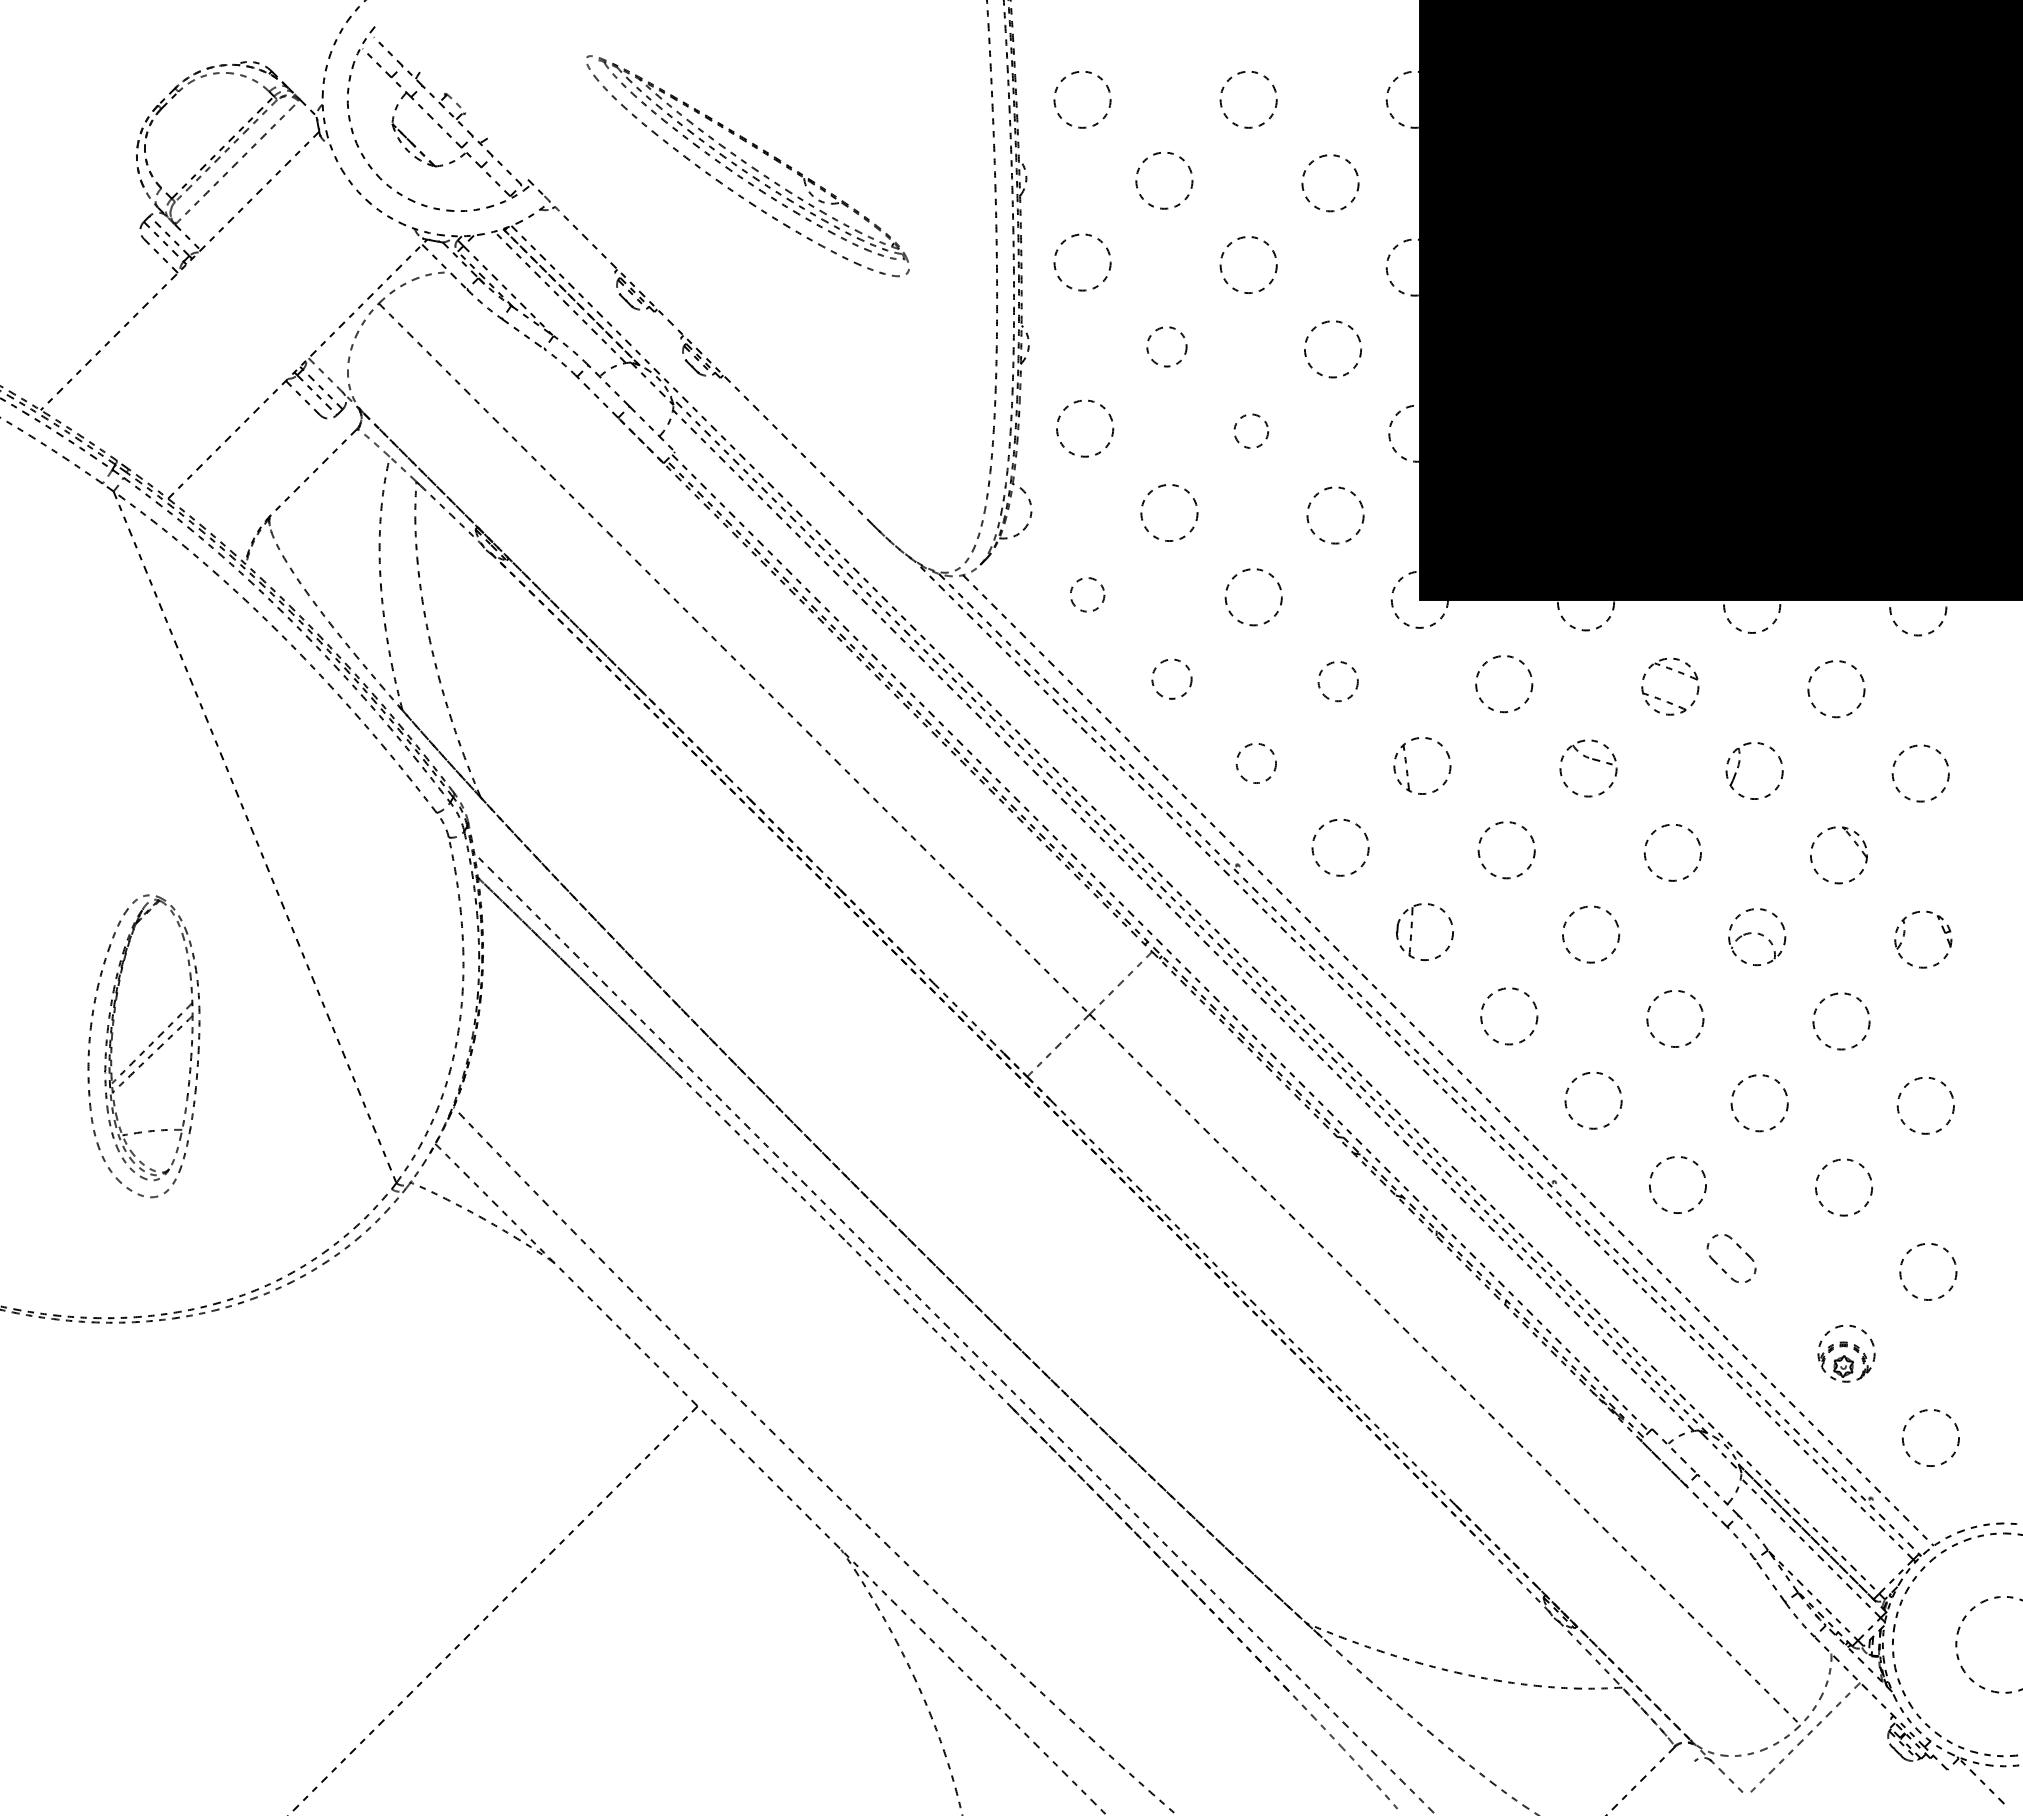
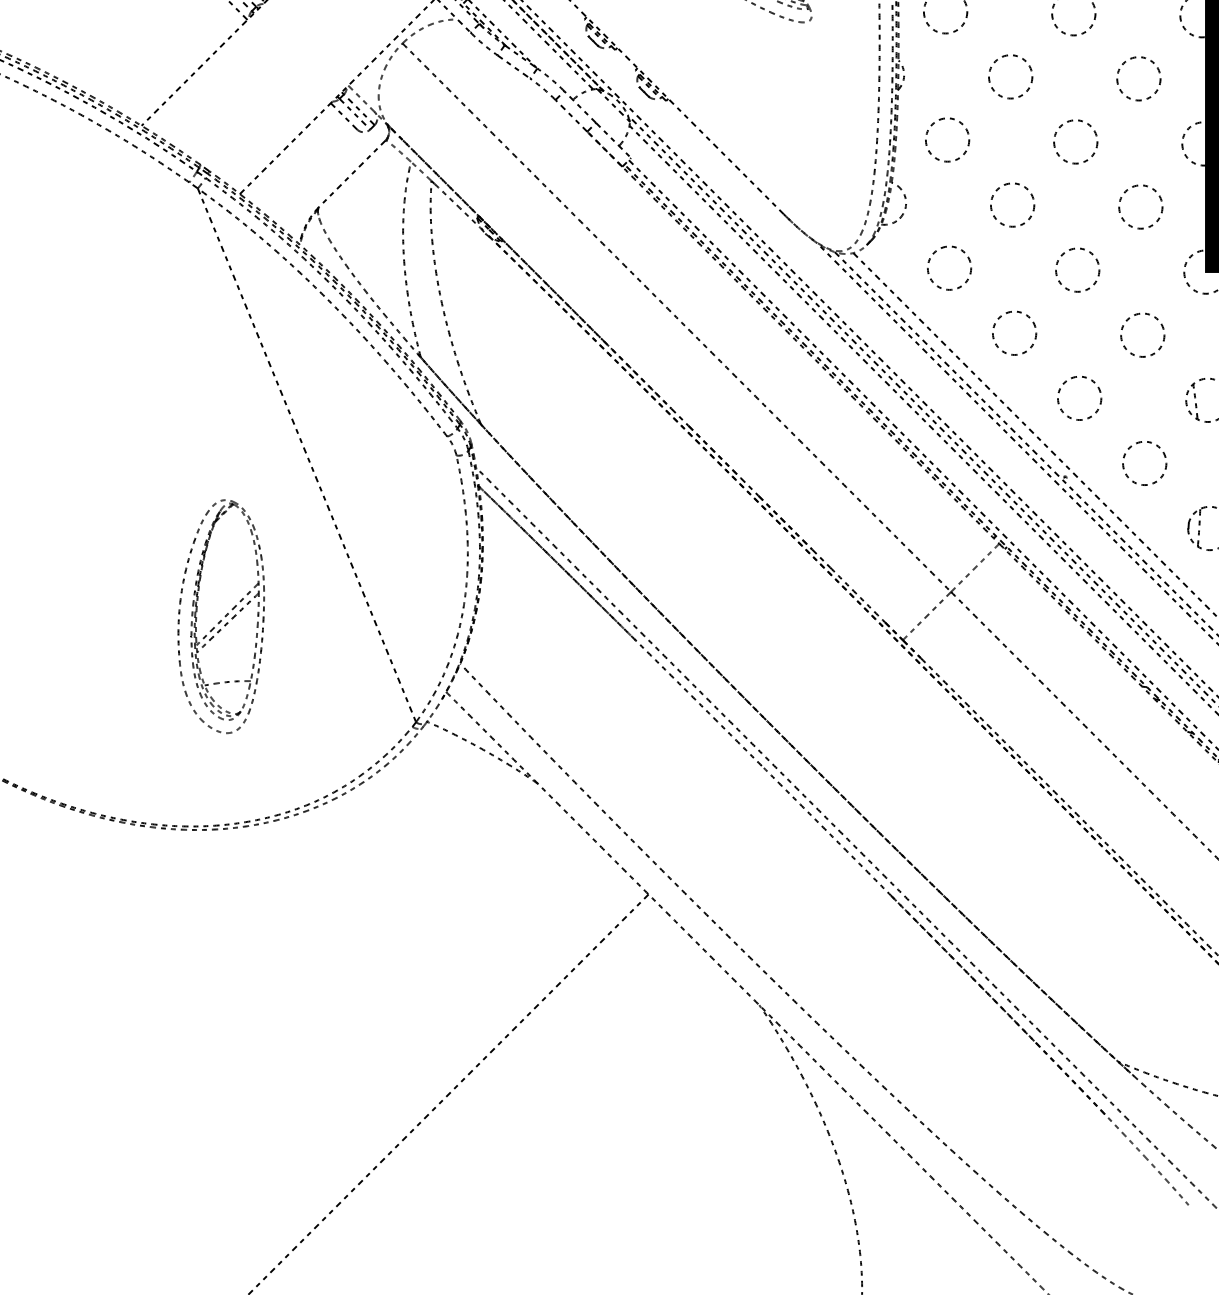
circle: (1166, 346) -> (1010, 76), size x1.43
circle: (1251, 431) -> (1075, 142), size x1.67
circle: (1087, 594) -> (949, 268), size x1.67
circle: (1171, 679) -> (1014, 333), size x1.43
circle: (1338, 681) -> (1143, 335), size x1.43
circle: (1256, 763) -> (1079, 398), size x1.43

